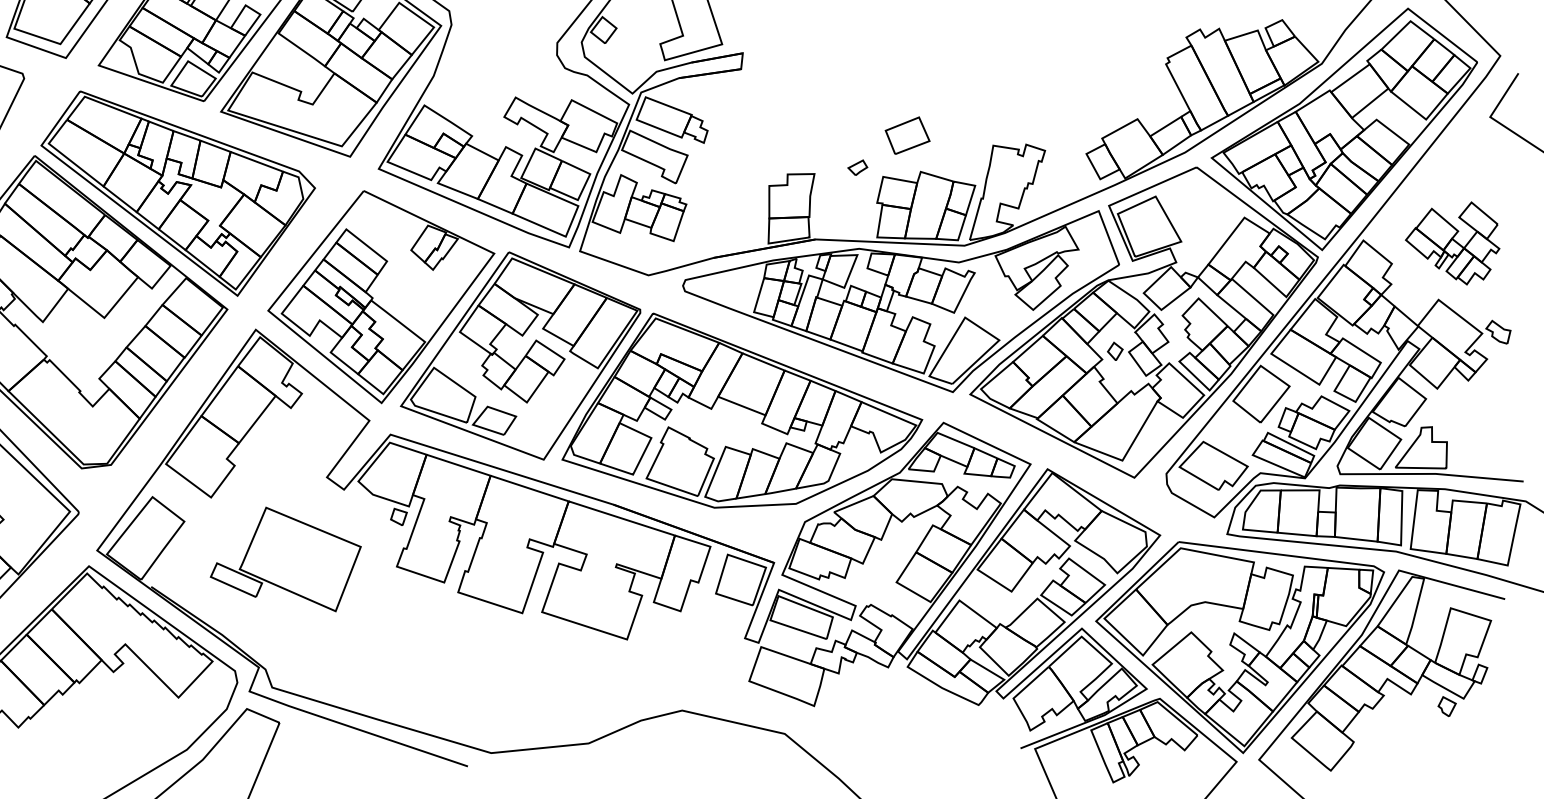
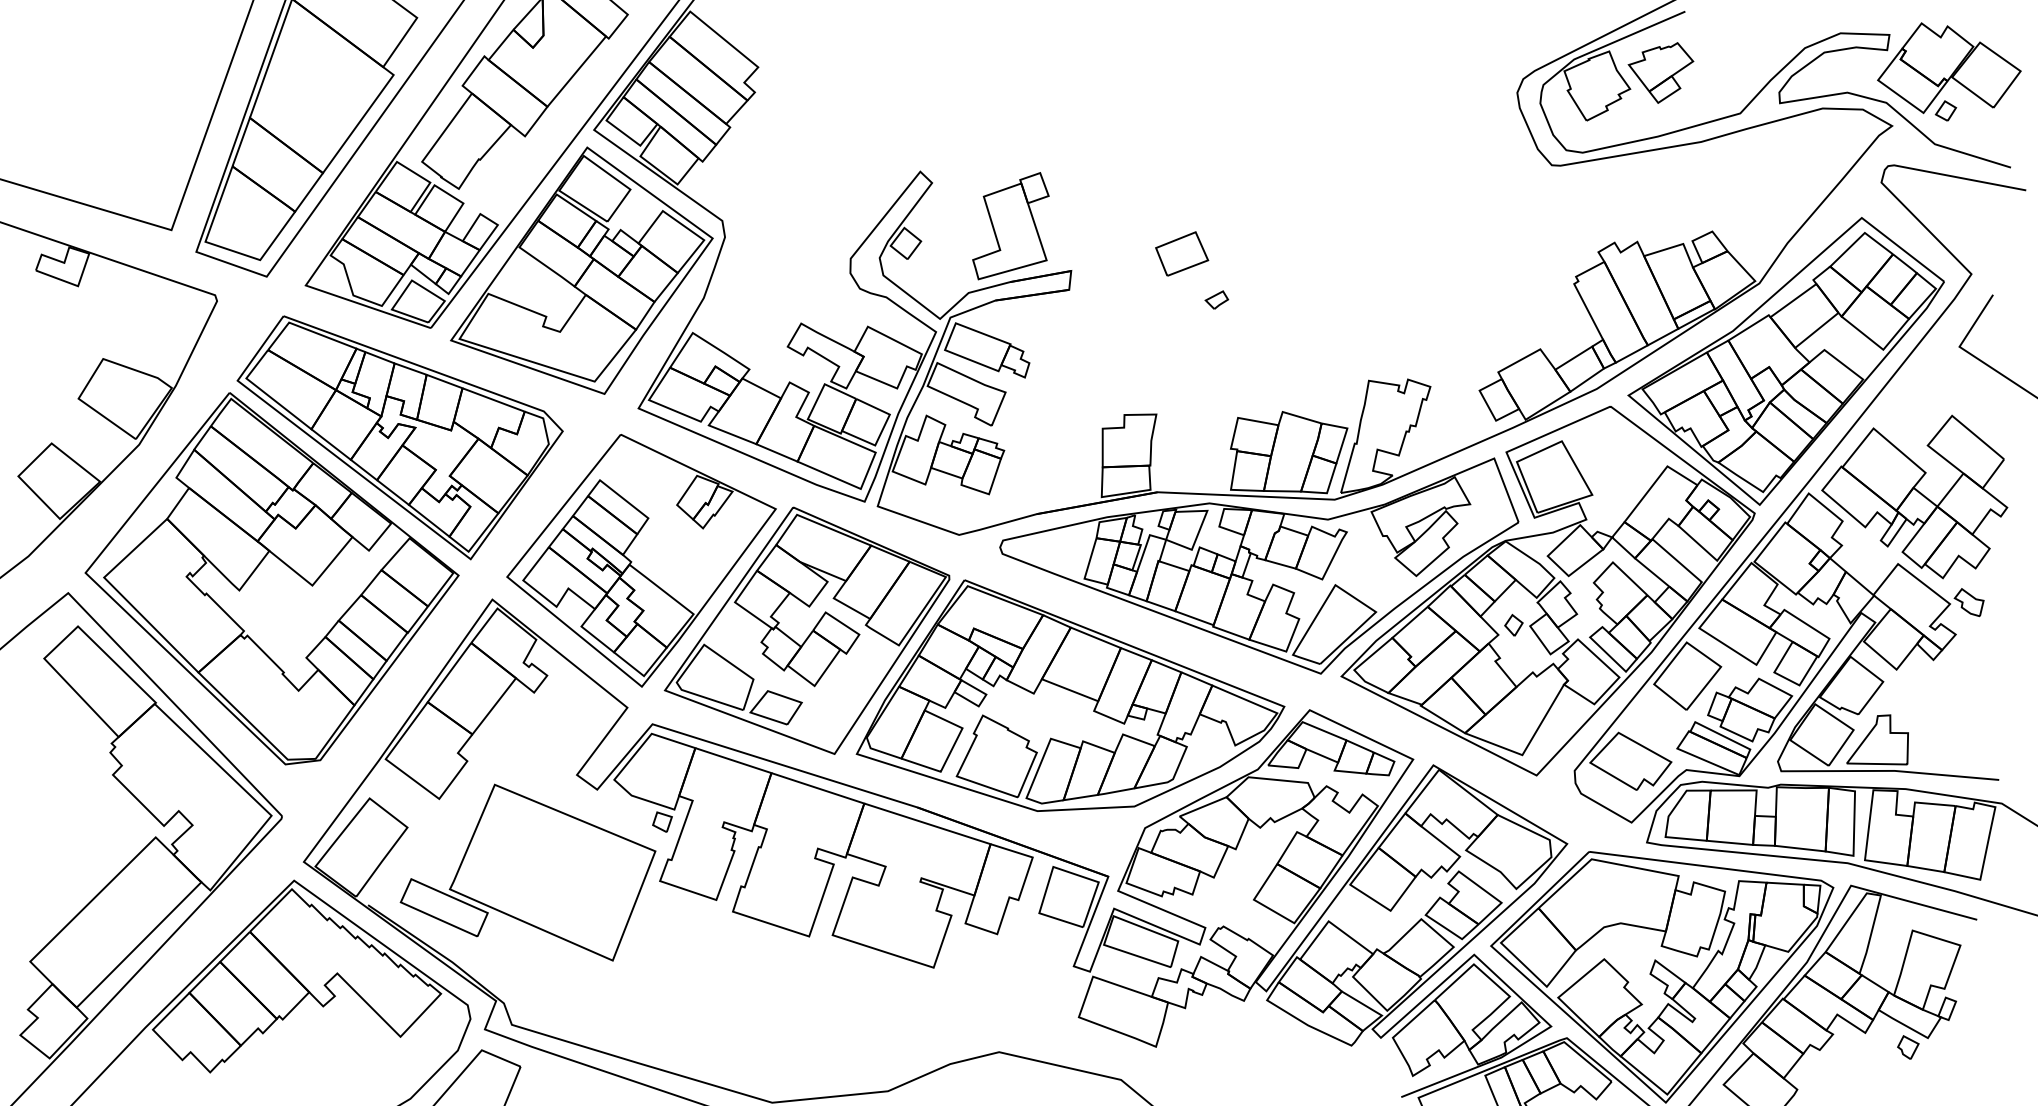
part: (907, 135) -> (1182, 253), moved
part: (857, 167) -> (1216, 299), moved
part: (1452, 243) -> (1914, 496), size x1.67
part: (285, 559) -> (527, 872), size x1.43

